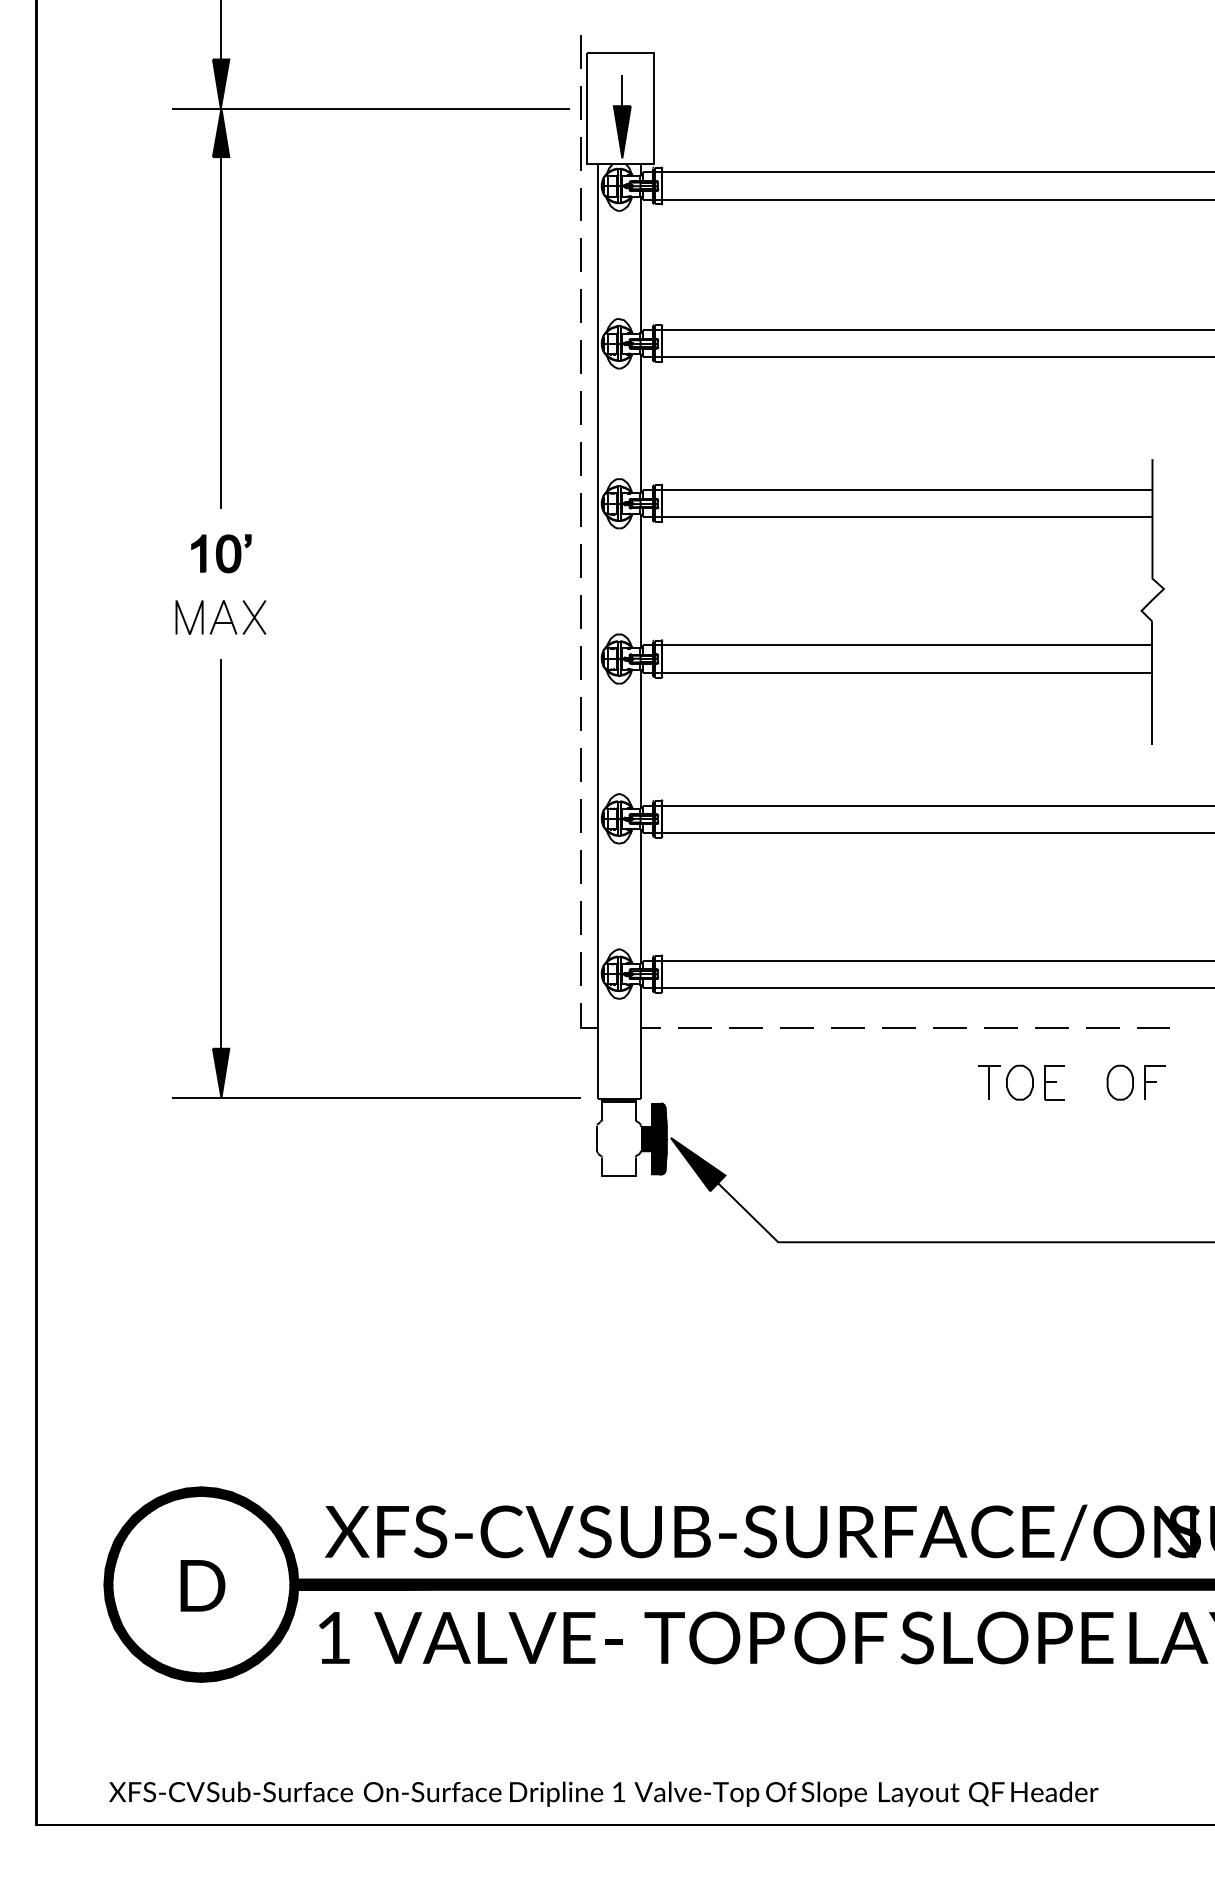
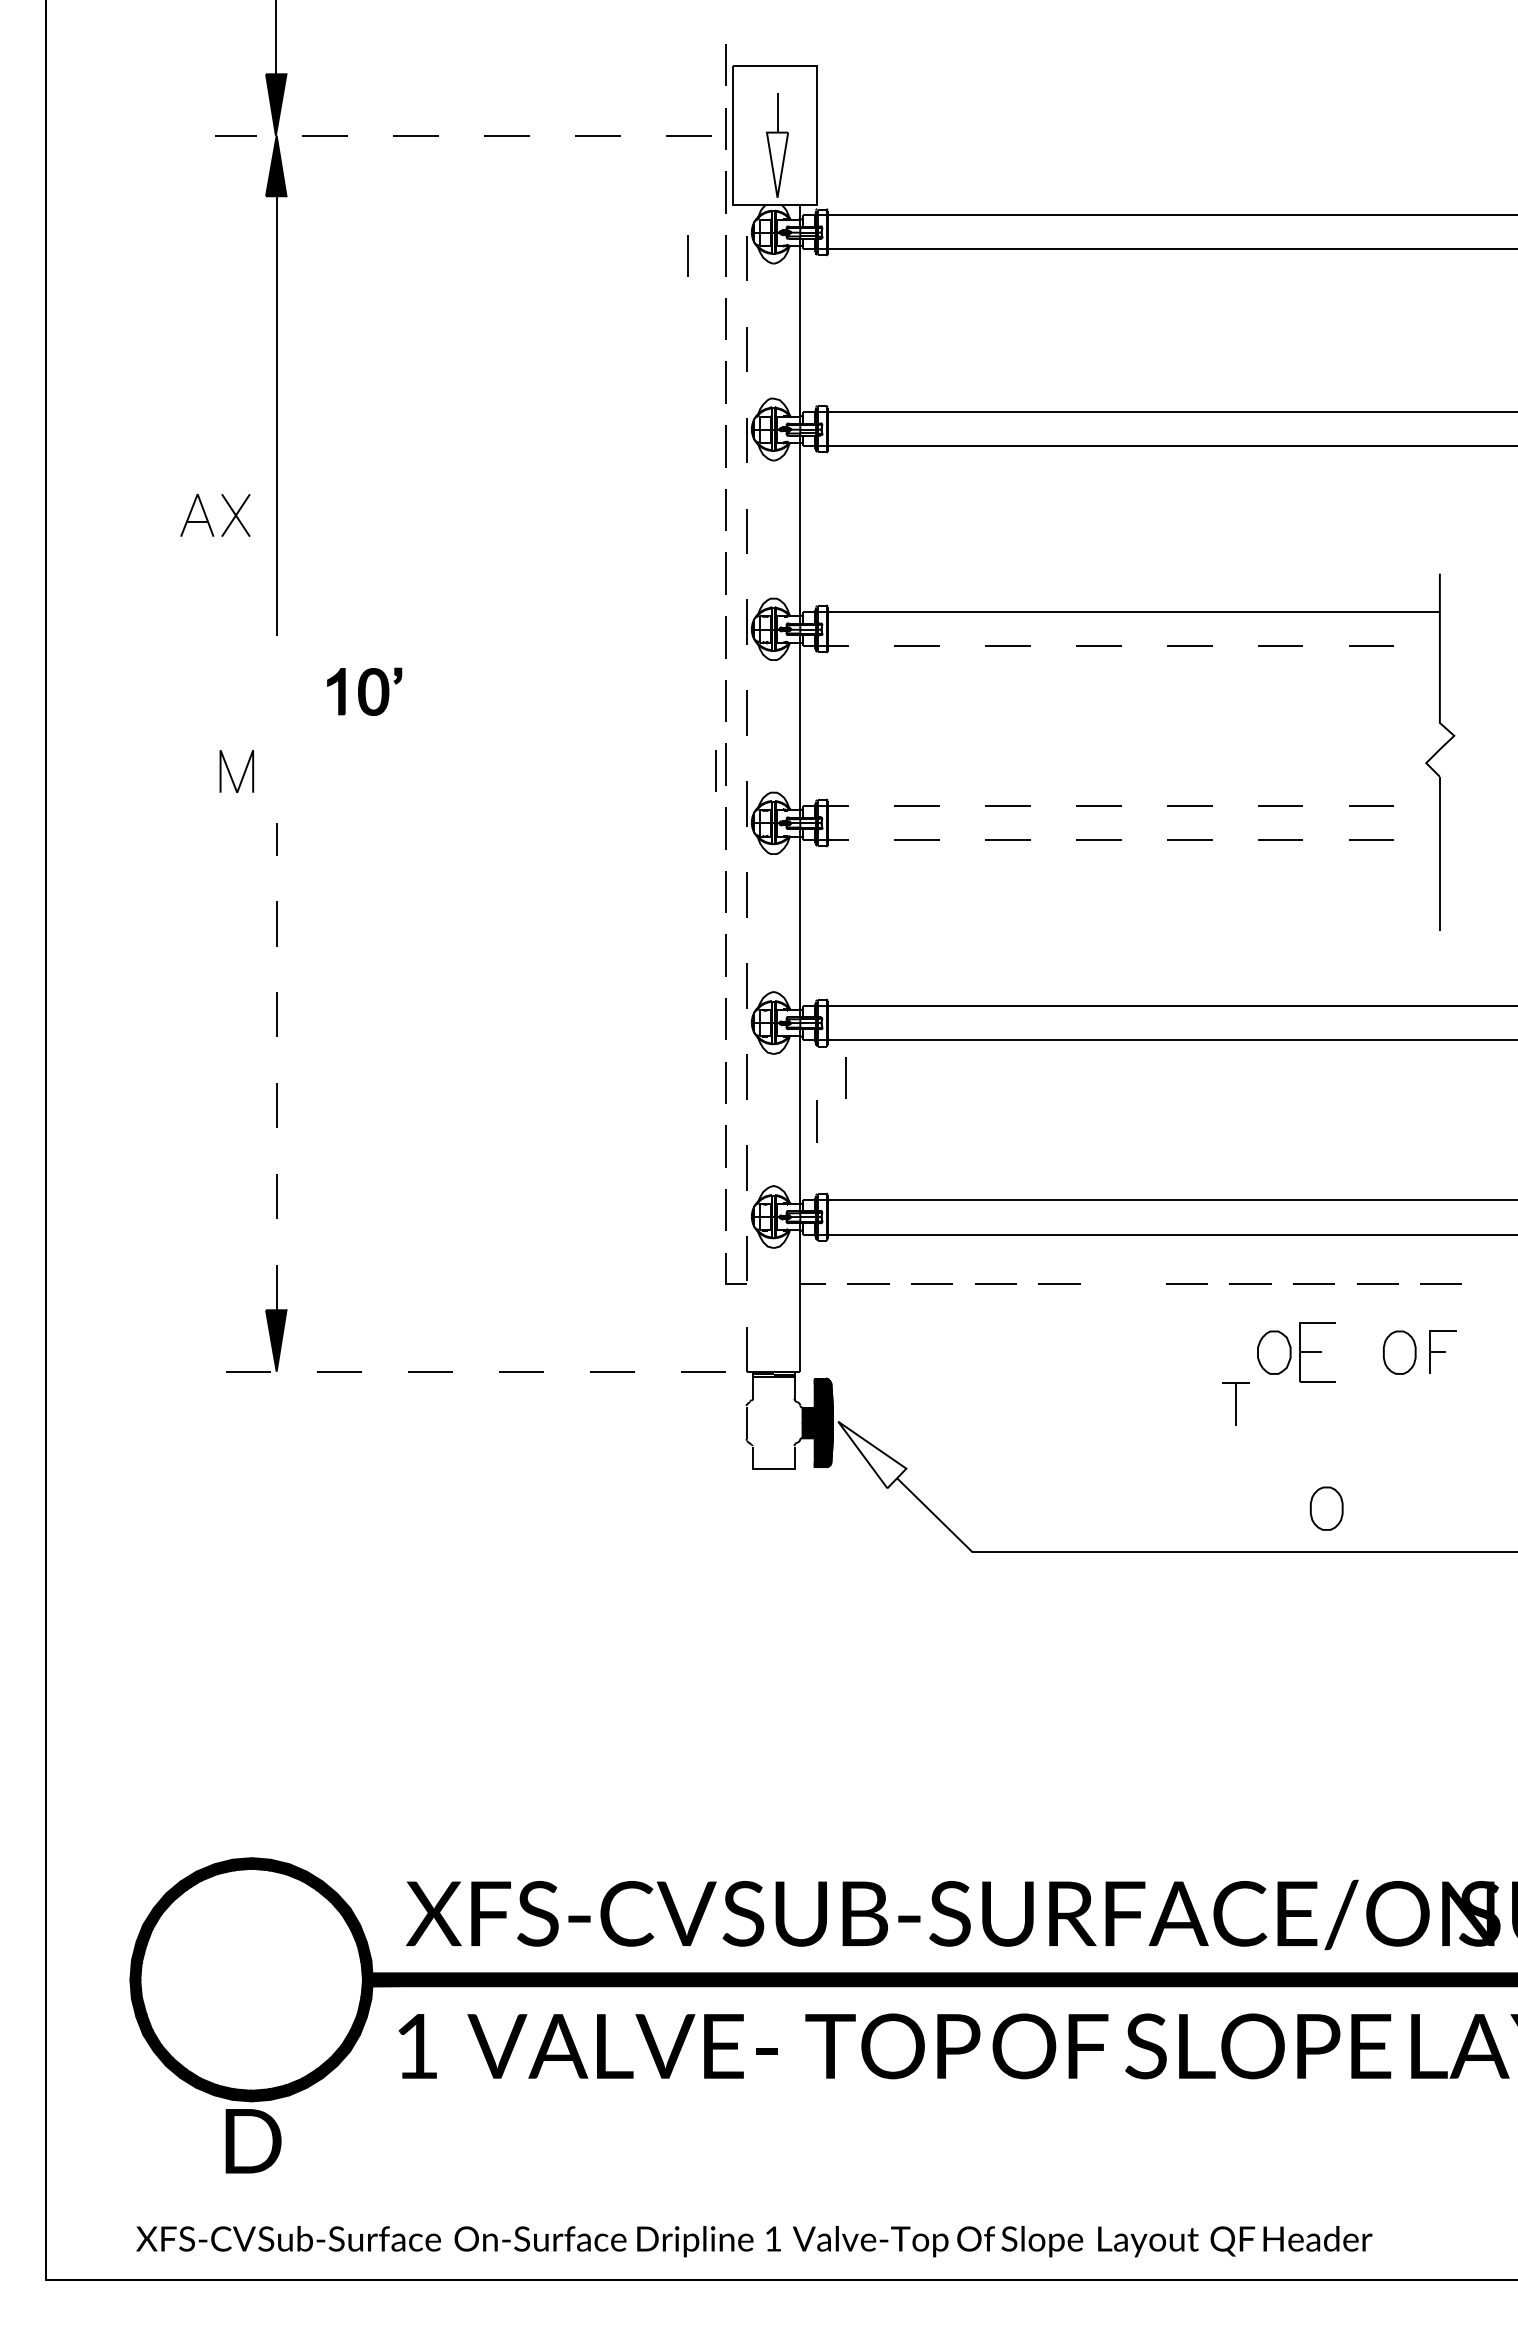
line: (370, 108) -> (462, 135), solid -> dashed
fill: (622, 131) -> (777, 164), removed
line: (550, 204) -> (687, 255), added
line: (898, 517) -> (1122, 646), solid -> dashed
part: (221, 553) -> (364, 691), moved
line: (572, 616) -> (715, 770), added
part: (232, 620) -> (208, 519), moved
line: (598, 631) -> (747, 789), solid -> dashed
line: (898, 645) -> (1122, 806), solid -> dashed
line: (898, 672) -> (1122, 840), solid -> dashed
line: (221, 853) -> (276, 1066), solid -> dashed
line: (676, 862) -> (845, 1077), added
line: (653, 897) -> (816, 1121), added
line: (898, 1027) -> (1122, 1283), removed
part: (988, 1081) -> (1235, 1403), moved
part: (1054, 1082) -> (1317, 1352), size x1.4
line: (376, 1097) -> (470, 1371), solid -> dashed
fill: (698, 1164) -> (872, 1454), removed
part: (1061, 1207) -> (1326, 1508), added
text: (202, 1586) -> (253, 2141), moved

